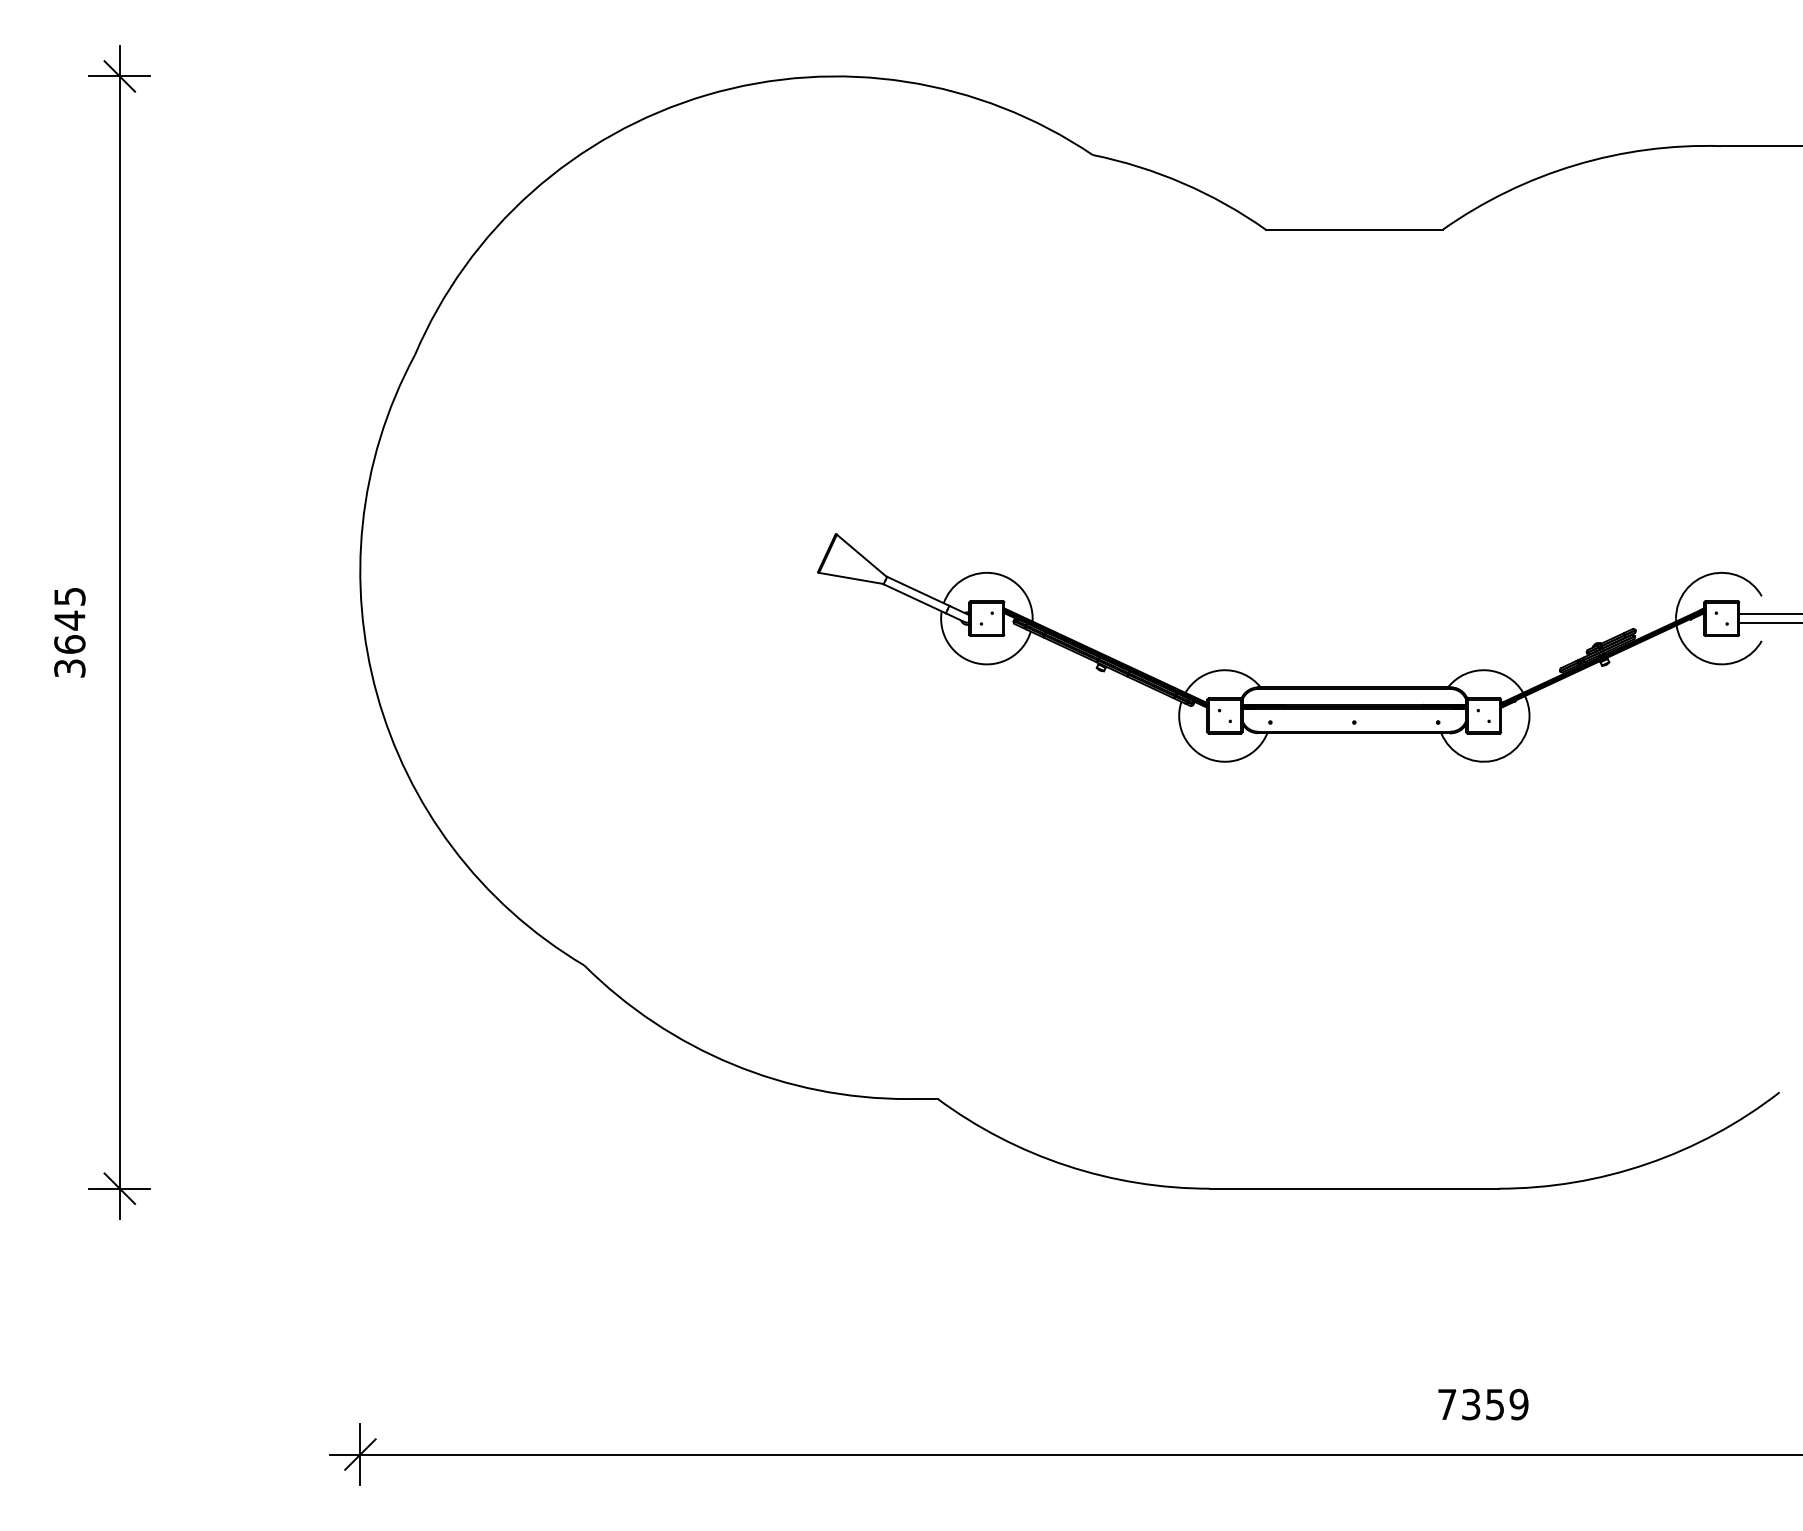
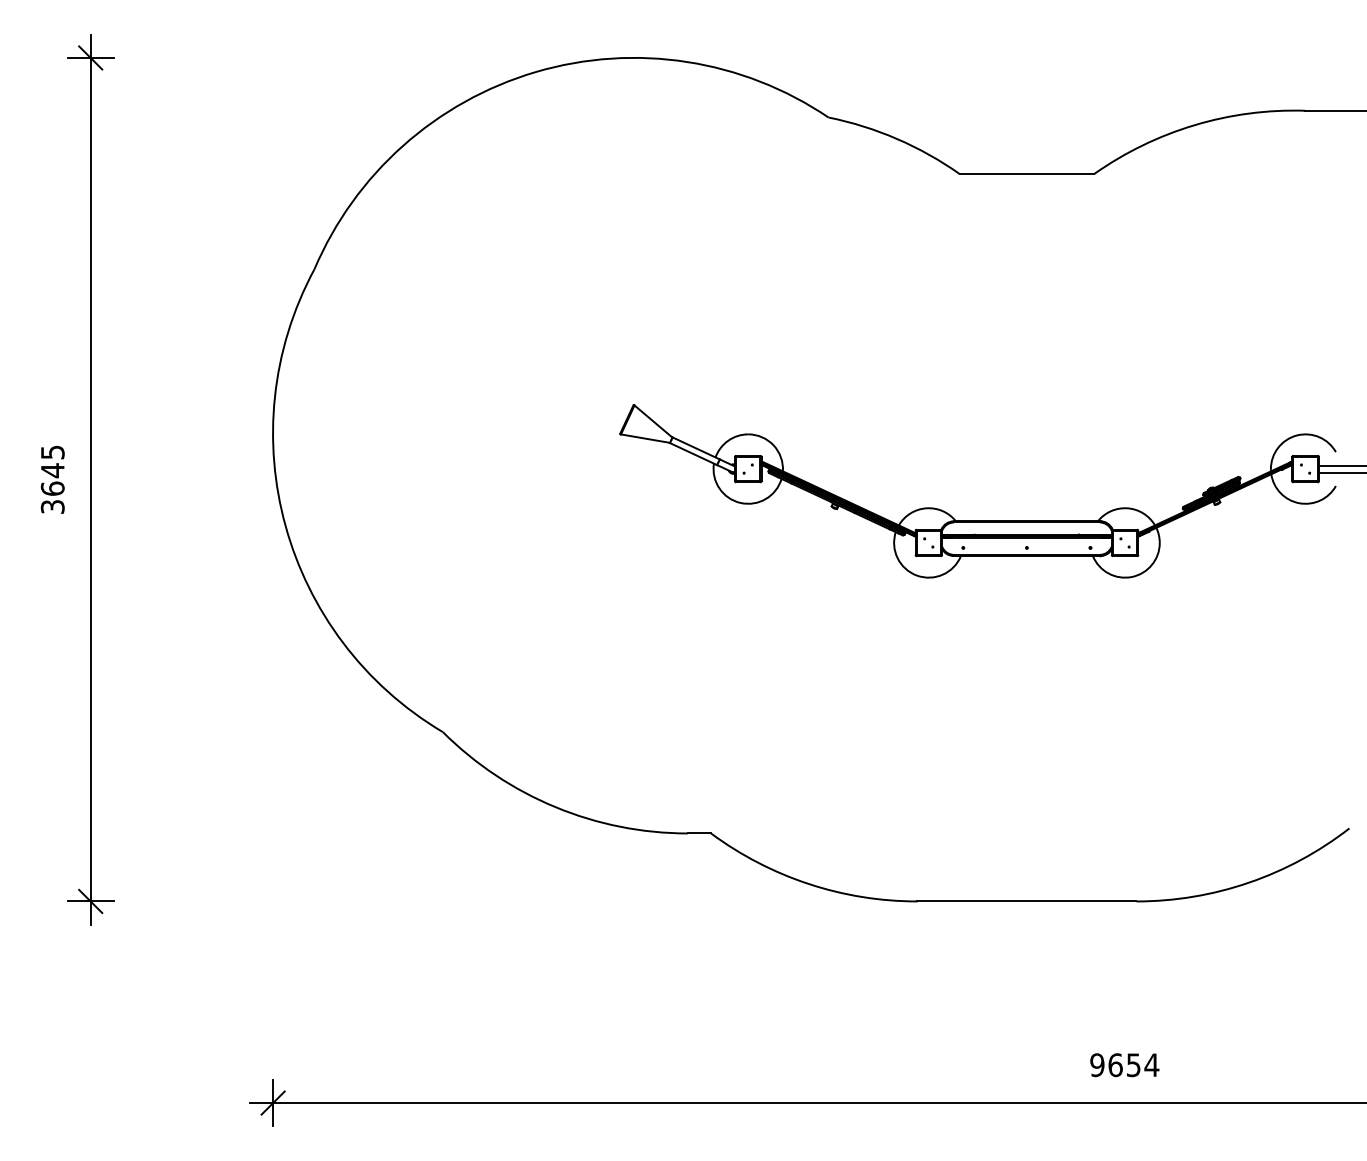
text: (1483, 1404) -> (1124, 1065), 7359 -> 9654

